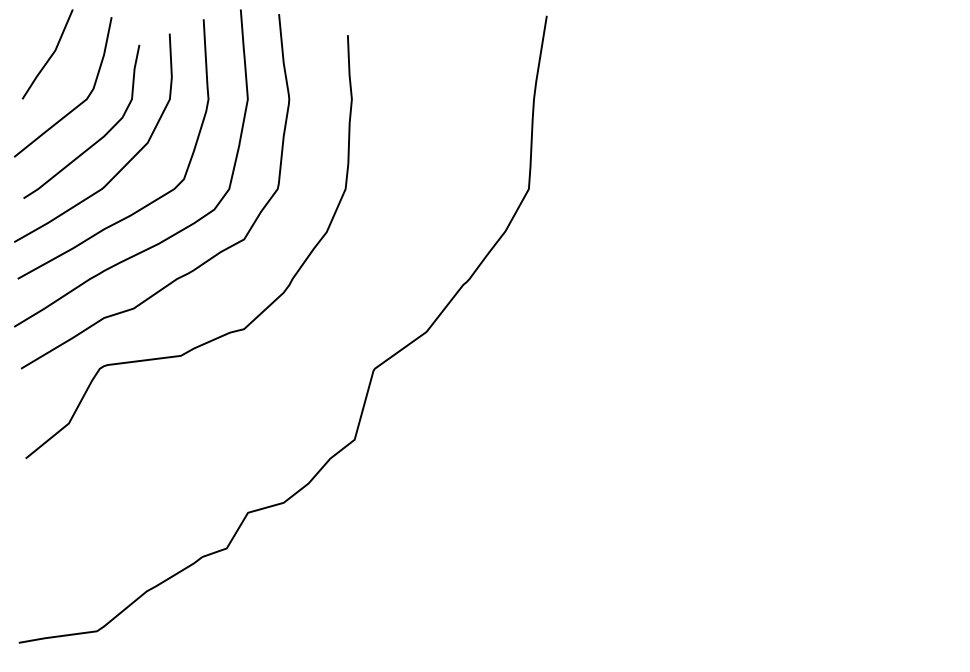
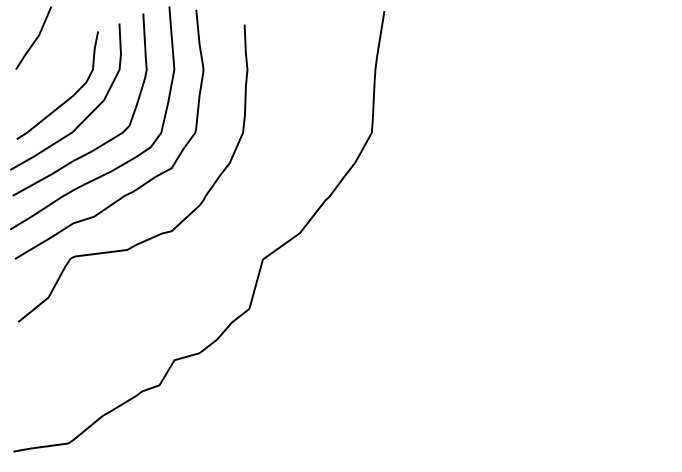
curve: (74, 107) -> (52, 75), removed

